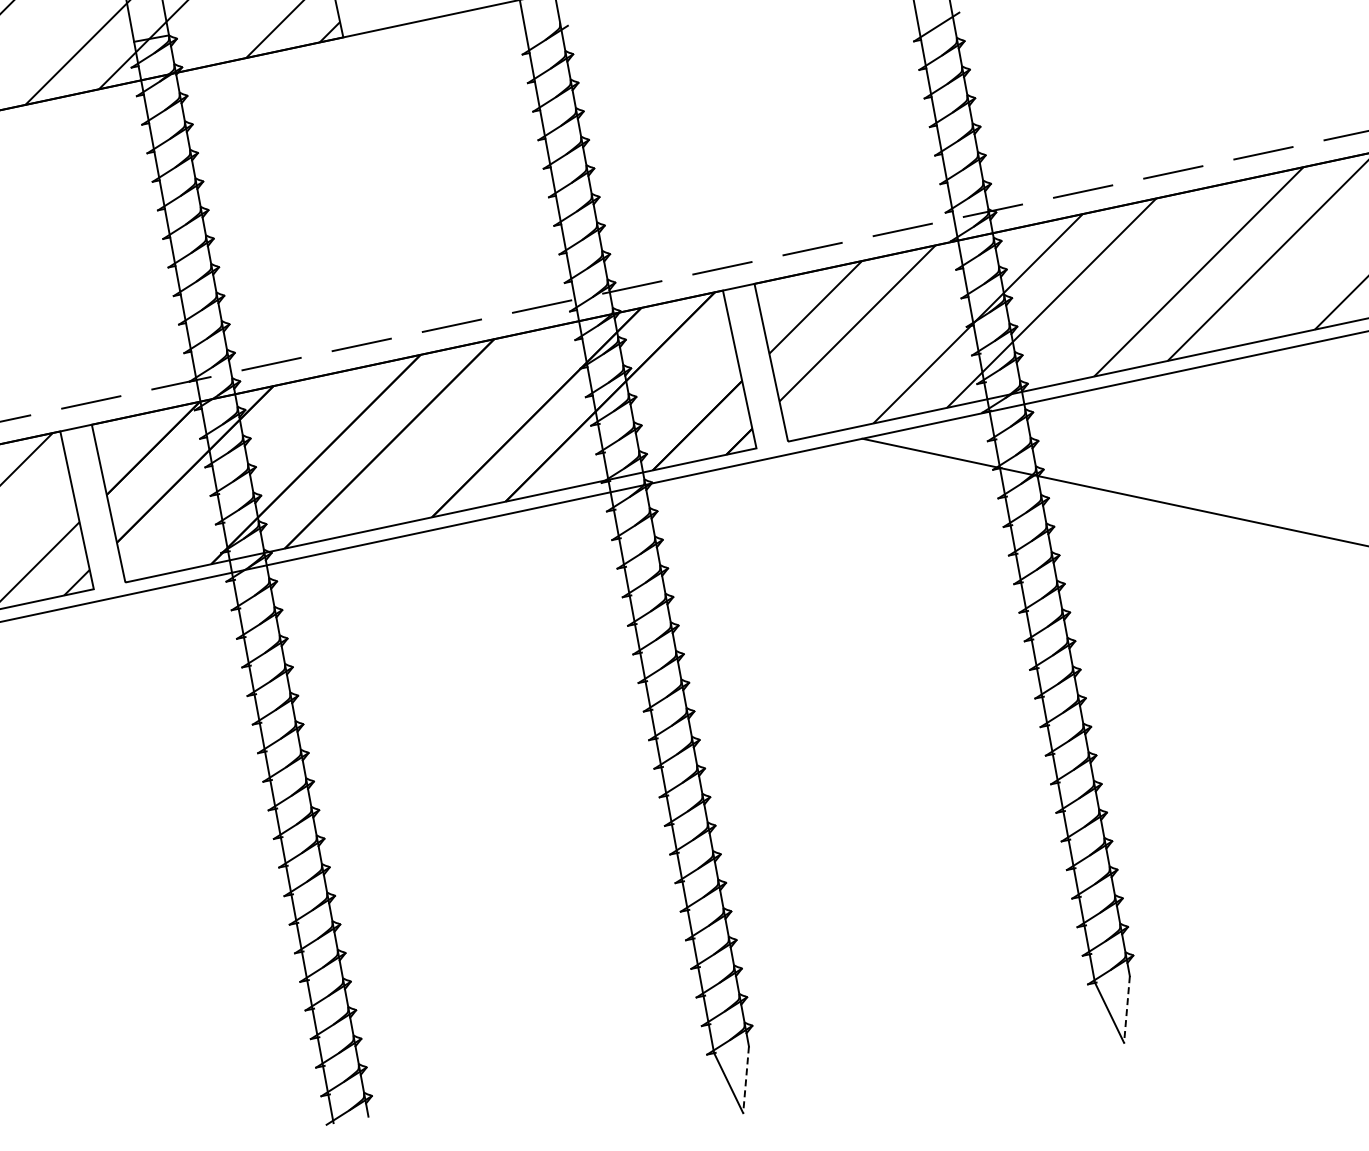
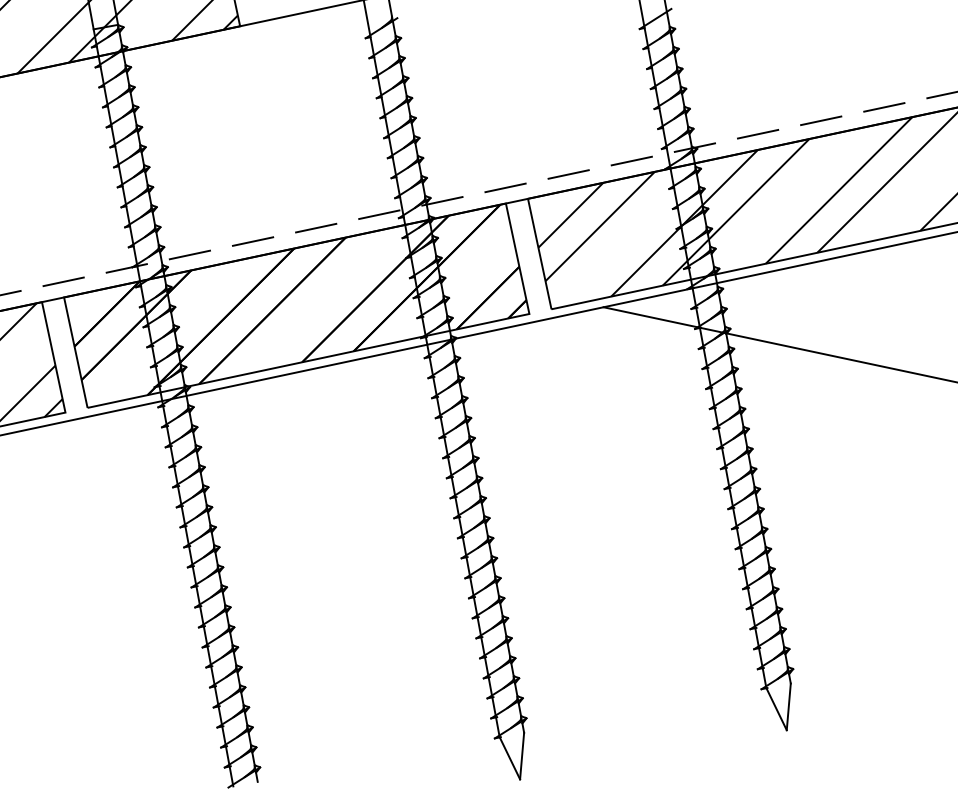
line: (1126, 1010) -> (788, 707), dashed -> solid
line: (746, 1080) -> (522, 756), dashed -> solid

